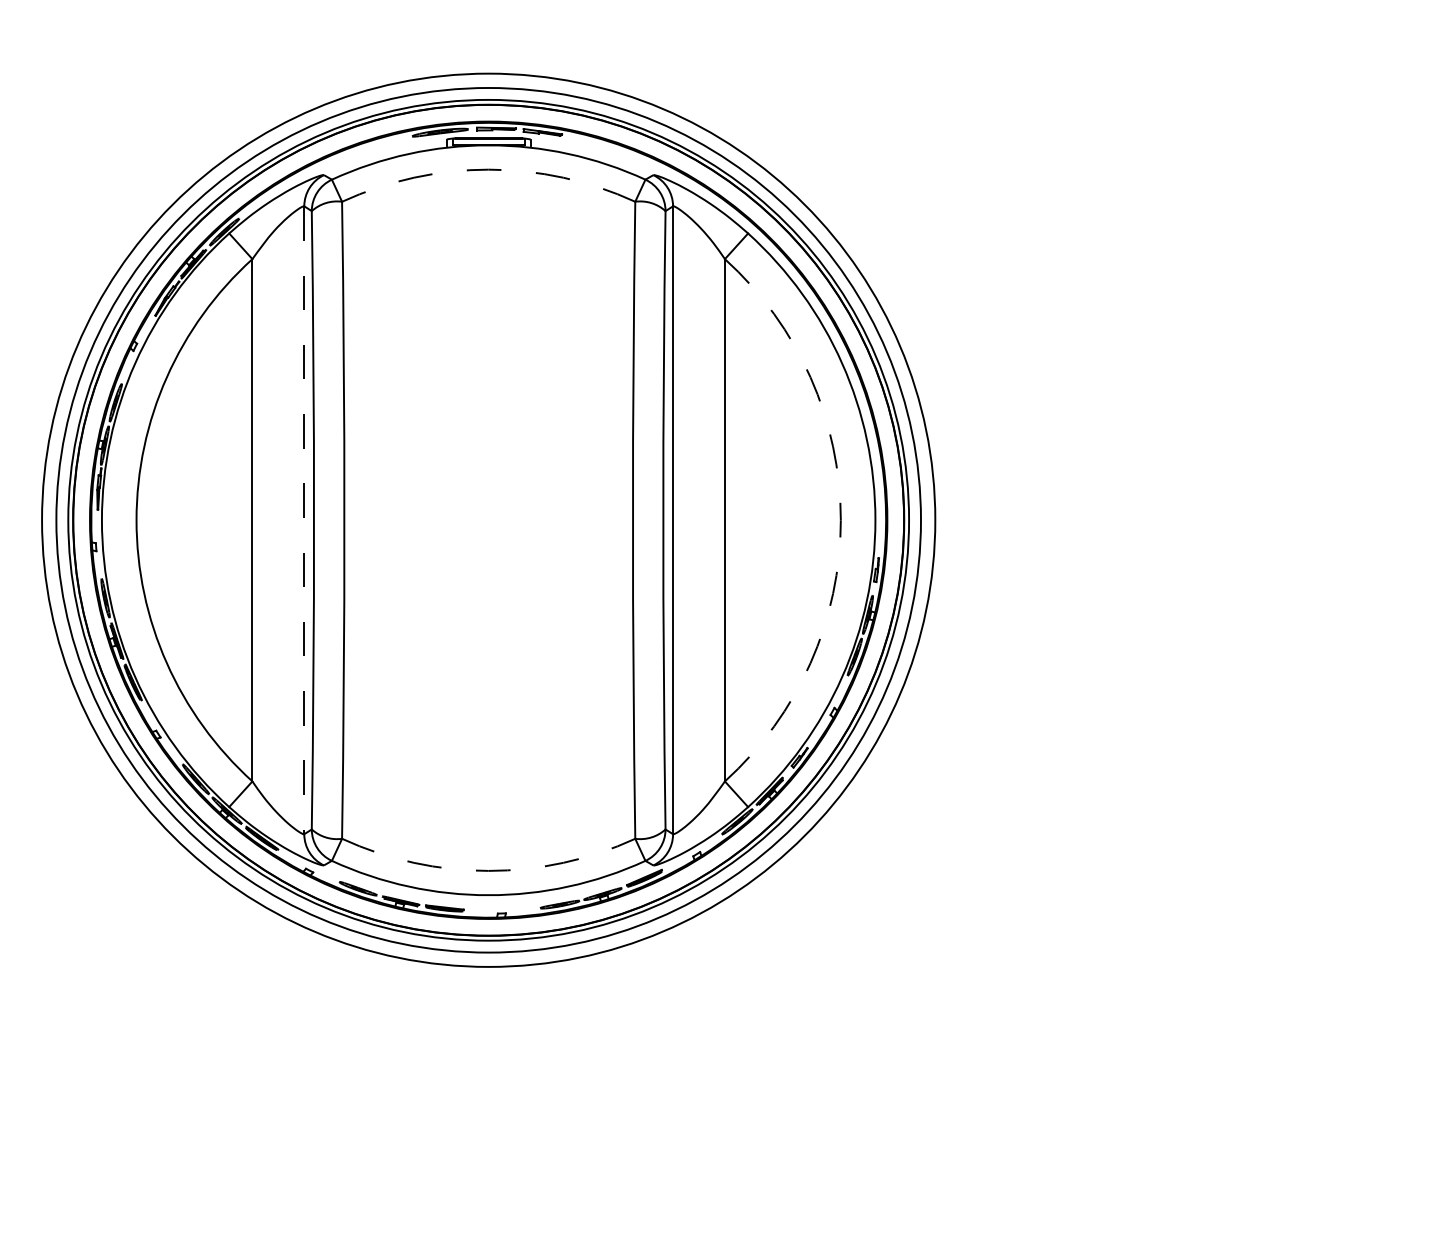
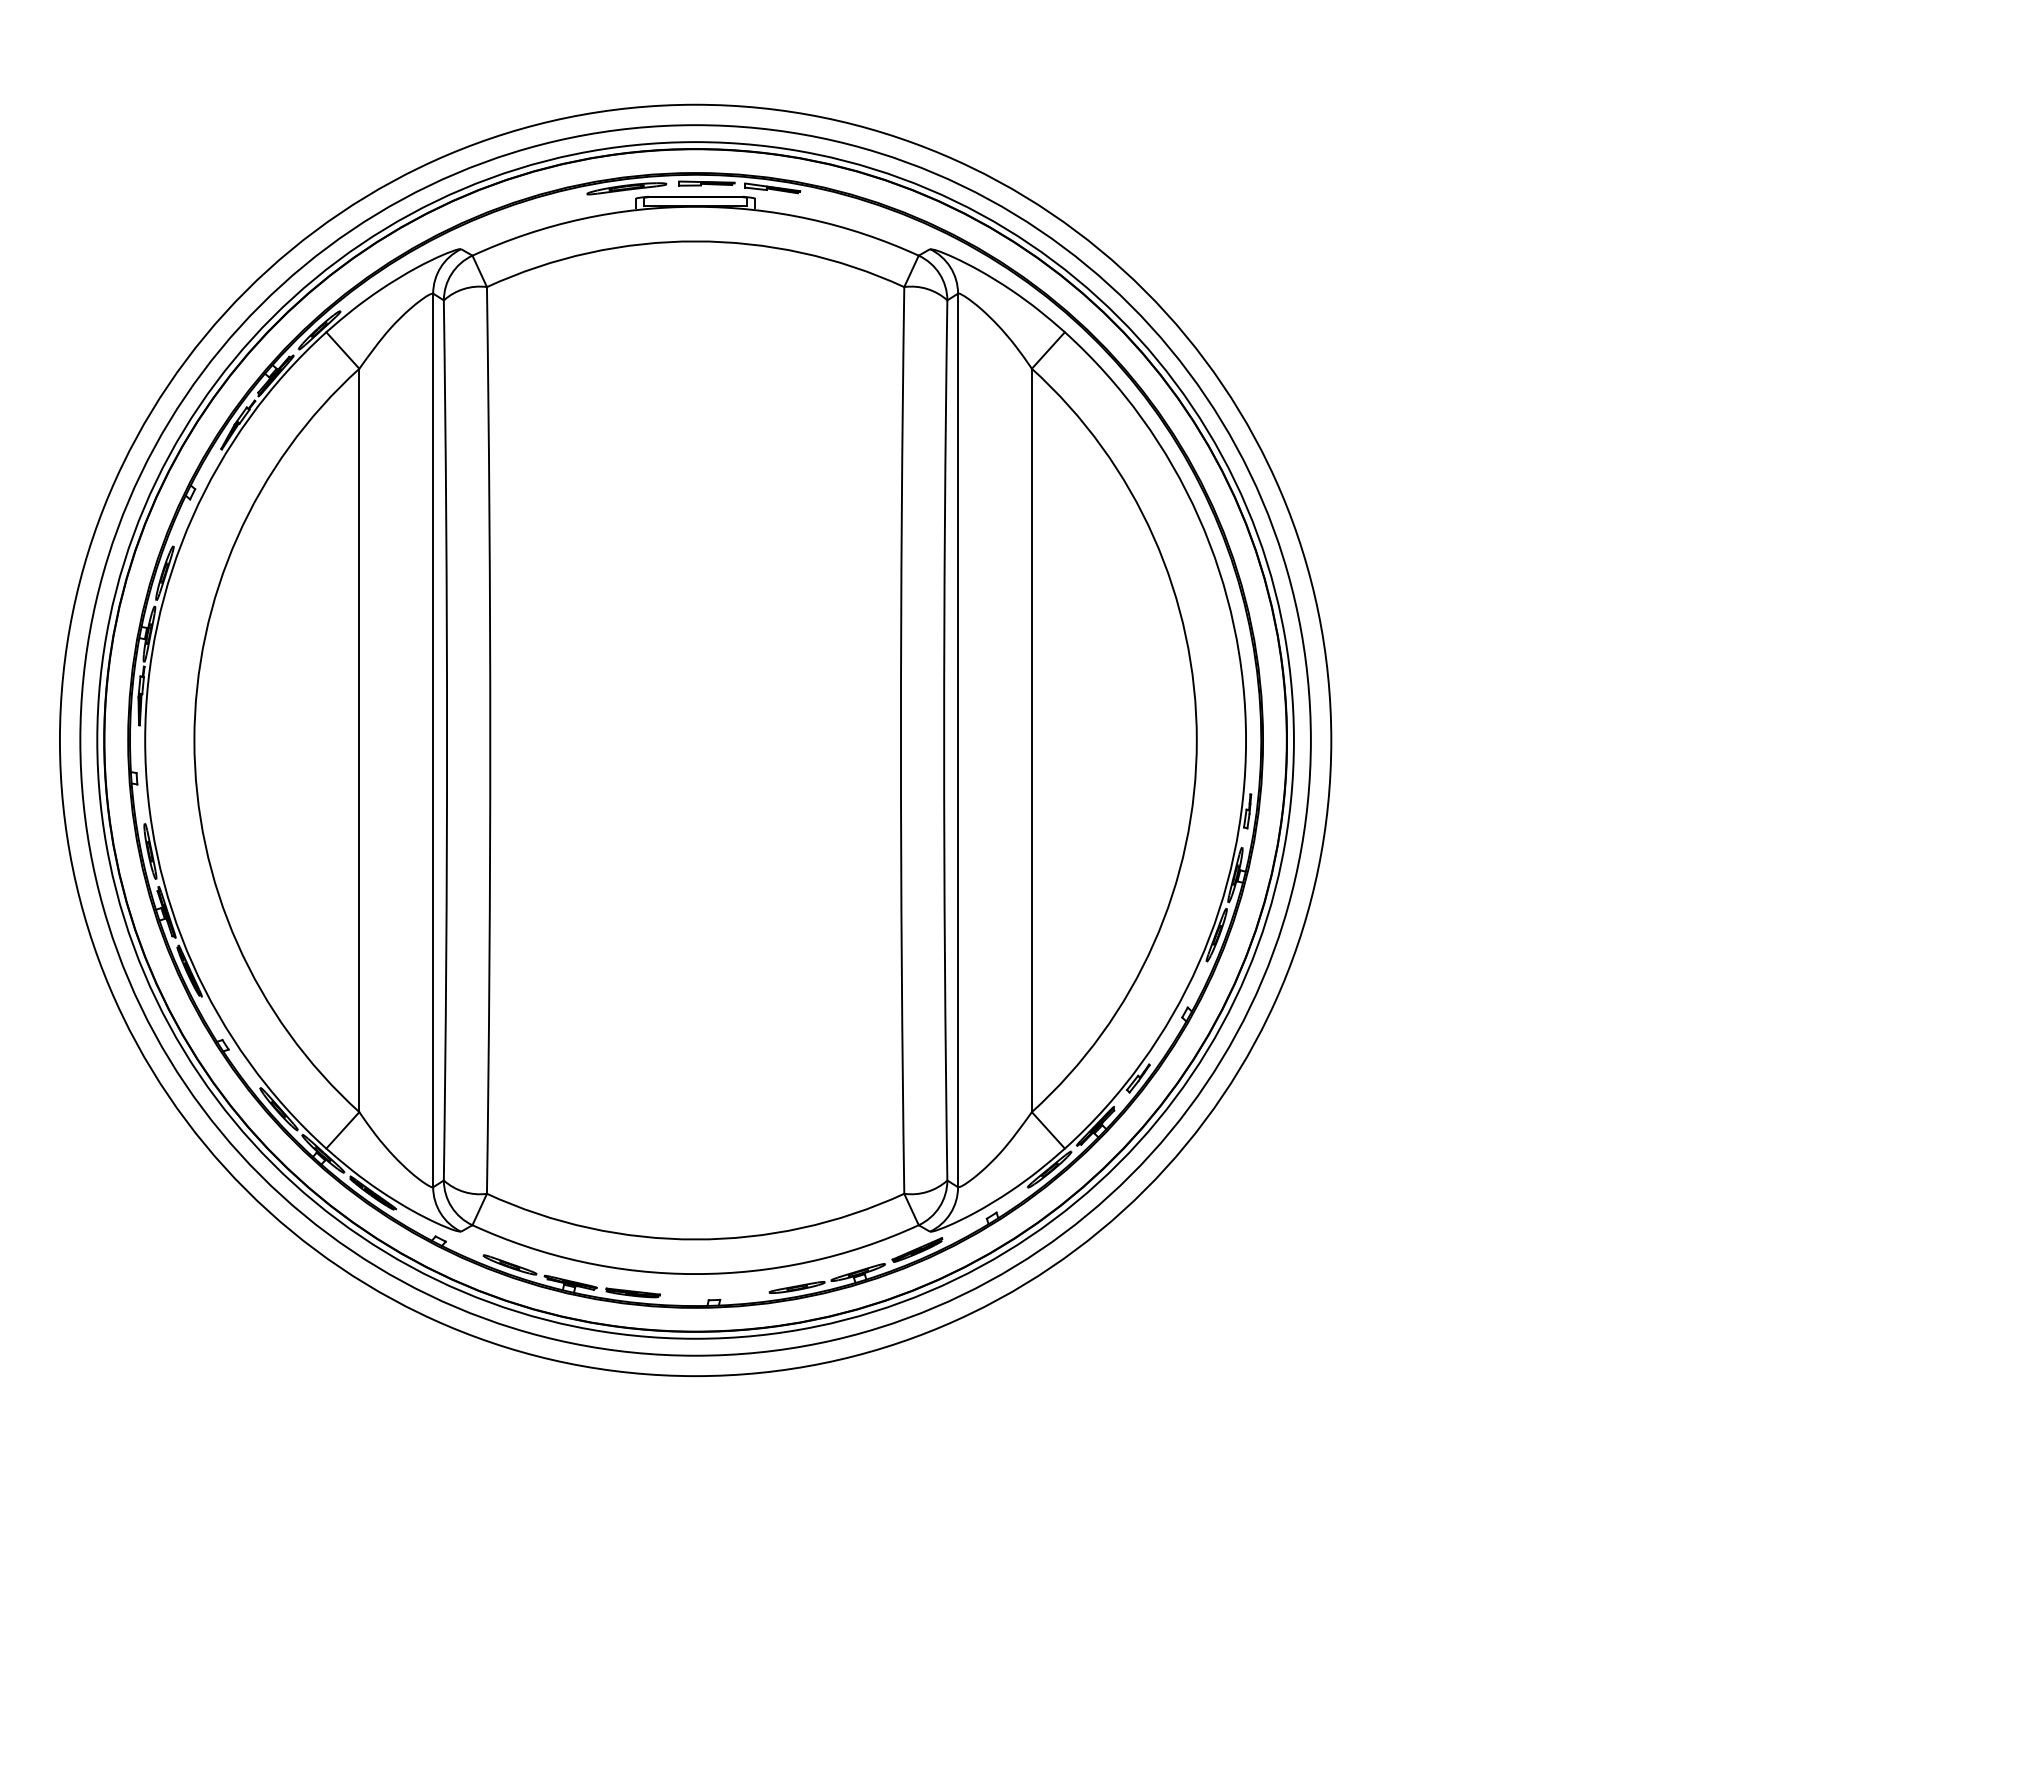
arc: (488, 169) -> (695, 241), dashed -> solid
line: (304, 520) -> (433, 740), dashed -> solid
arc: (840, 520) -> (1196, 740), dashed -> solid
arc: (488, 870) -> (695, 1239), dashed -> solid

